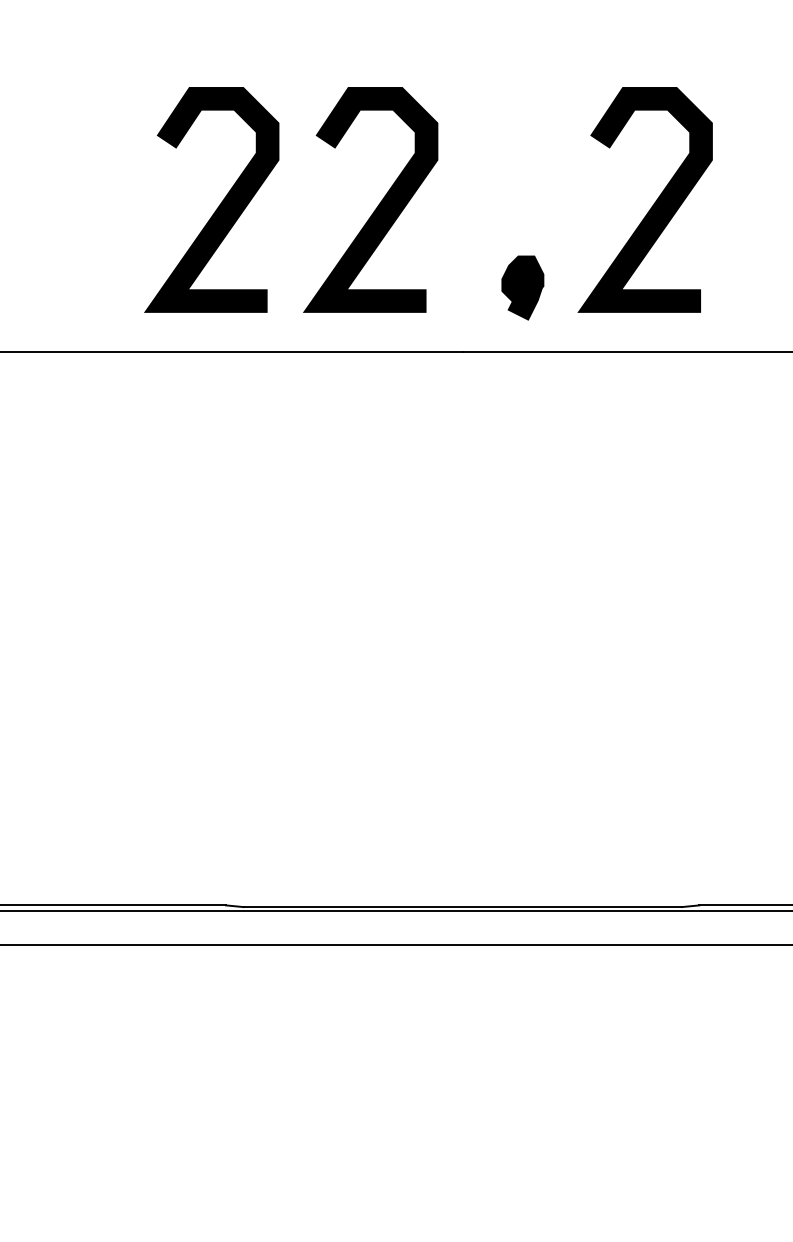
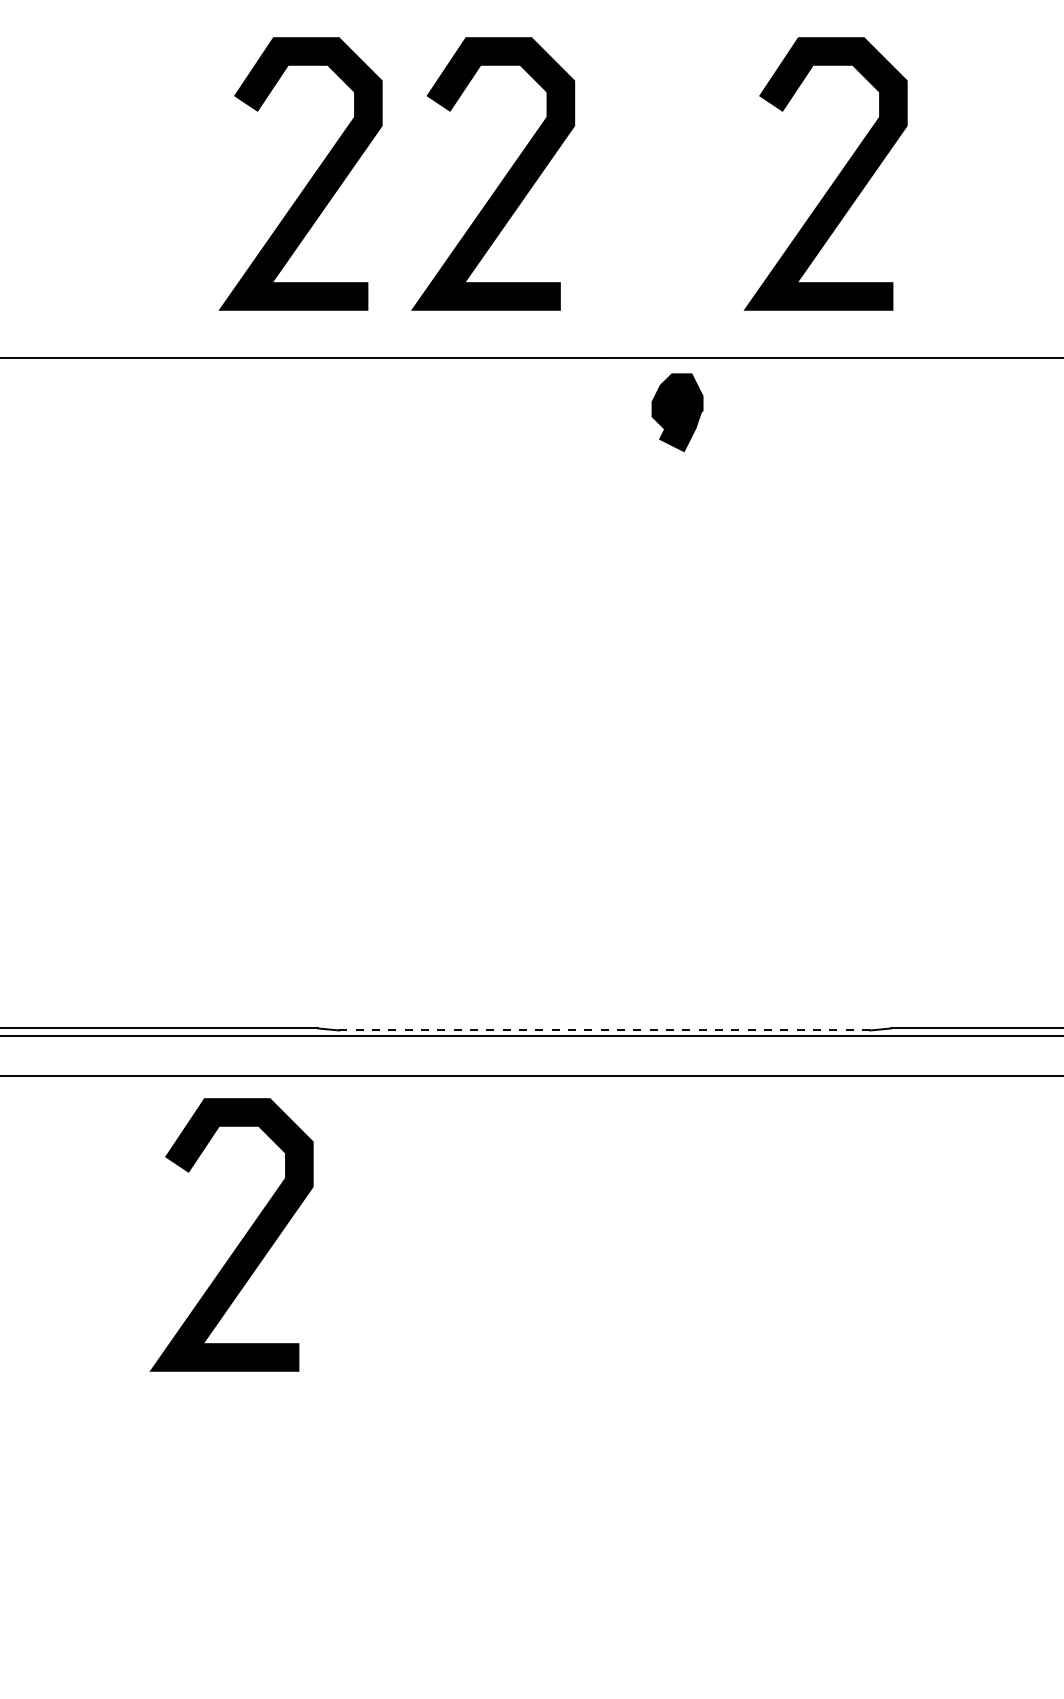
part: (522, 287) -> (677, 412), moved
line: (463, 907) -> (605, 1030), solid -> dashed
curve: (161, 1082) -> (239, 1242), added

